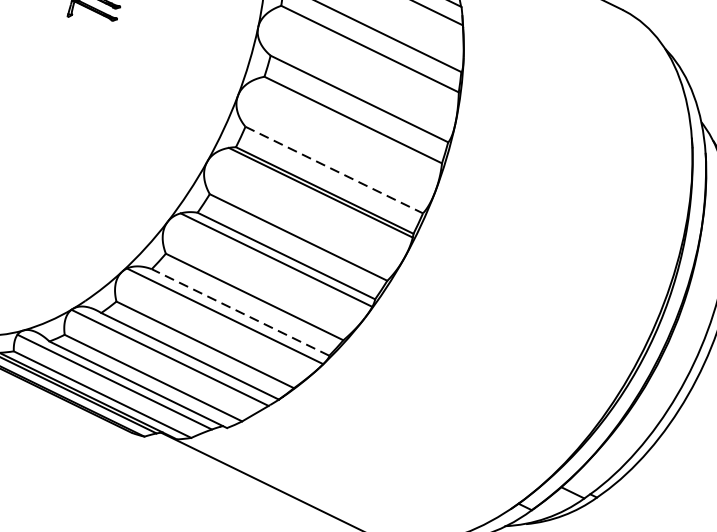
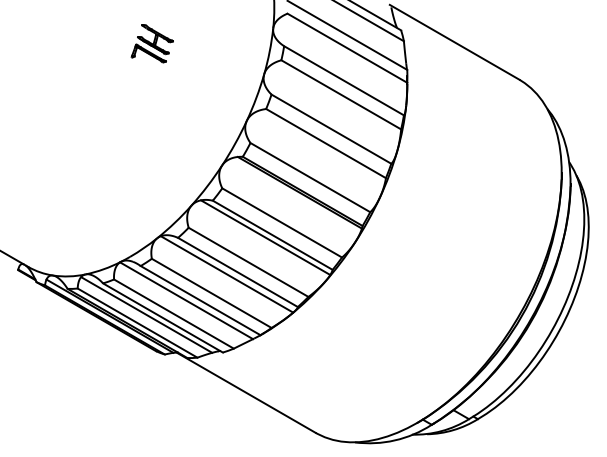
line: (334, 169) -> (310, 177), dashed -> solid
line: (239, 312) -> (237, 272), dashed -> solid

